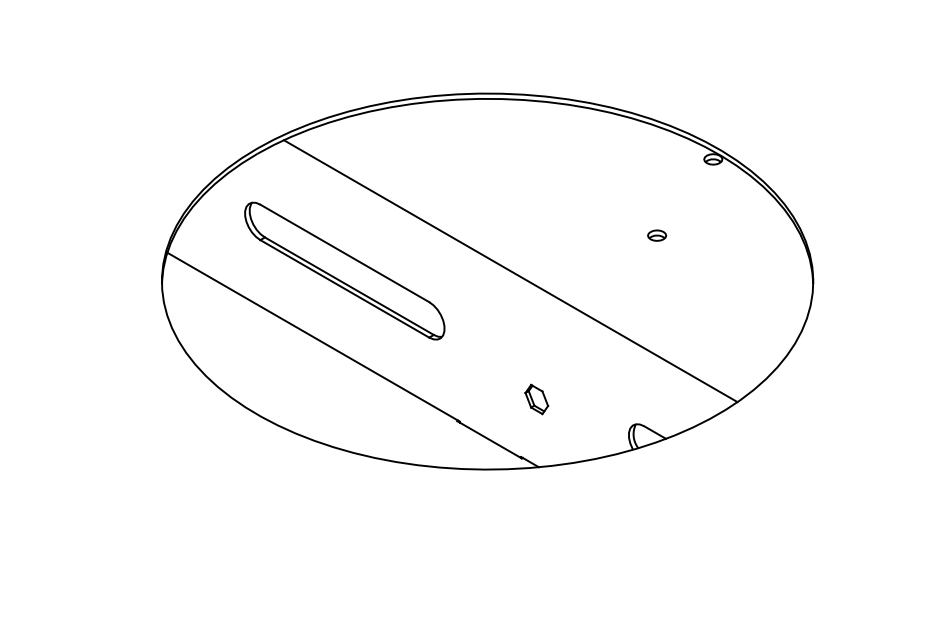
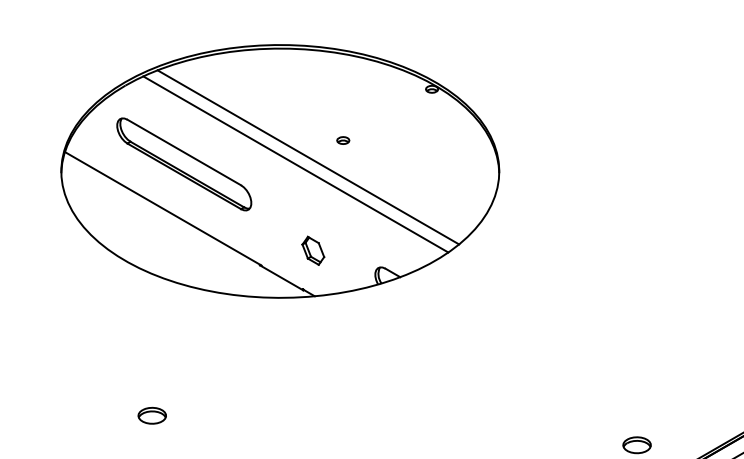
part: (657, 235) -> (343, 140), moved
line: (529, 260) -> (308, 157), added
part: (536, 399) -> (313, 250), size x1.43

